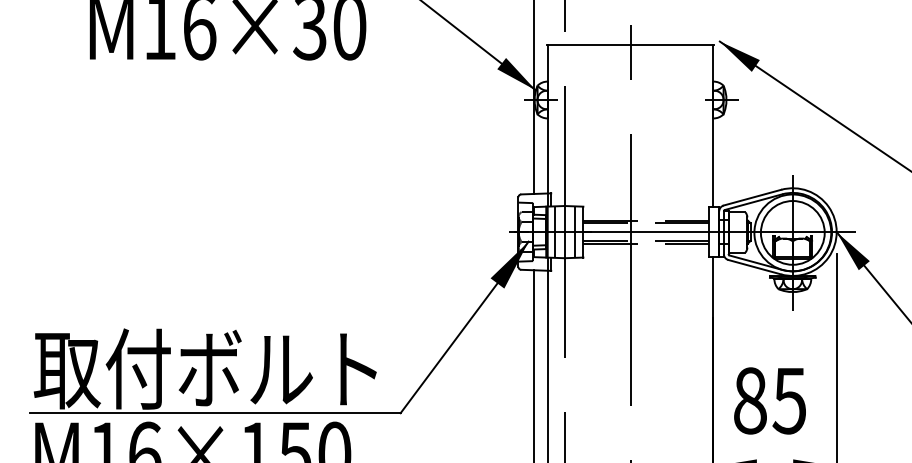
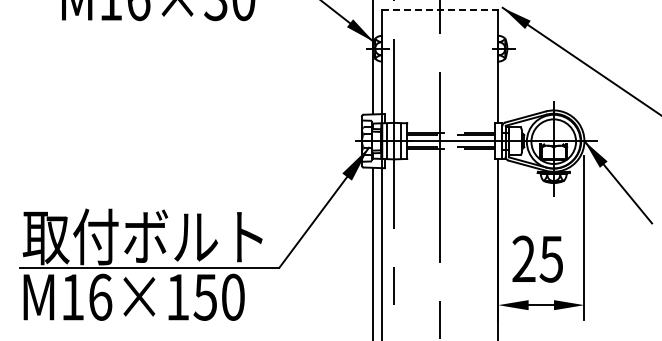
line: (630, 45) -> (440, 10), solid -> dashed
text: (749, 399) -> (523, 258), 85 -> 25

